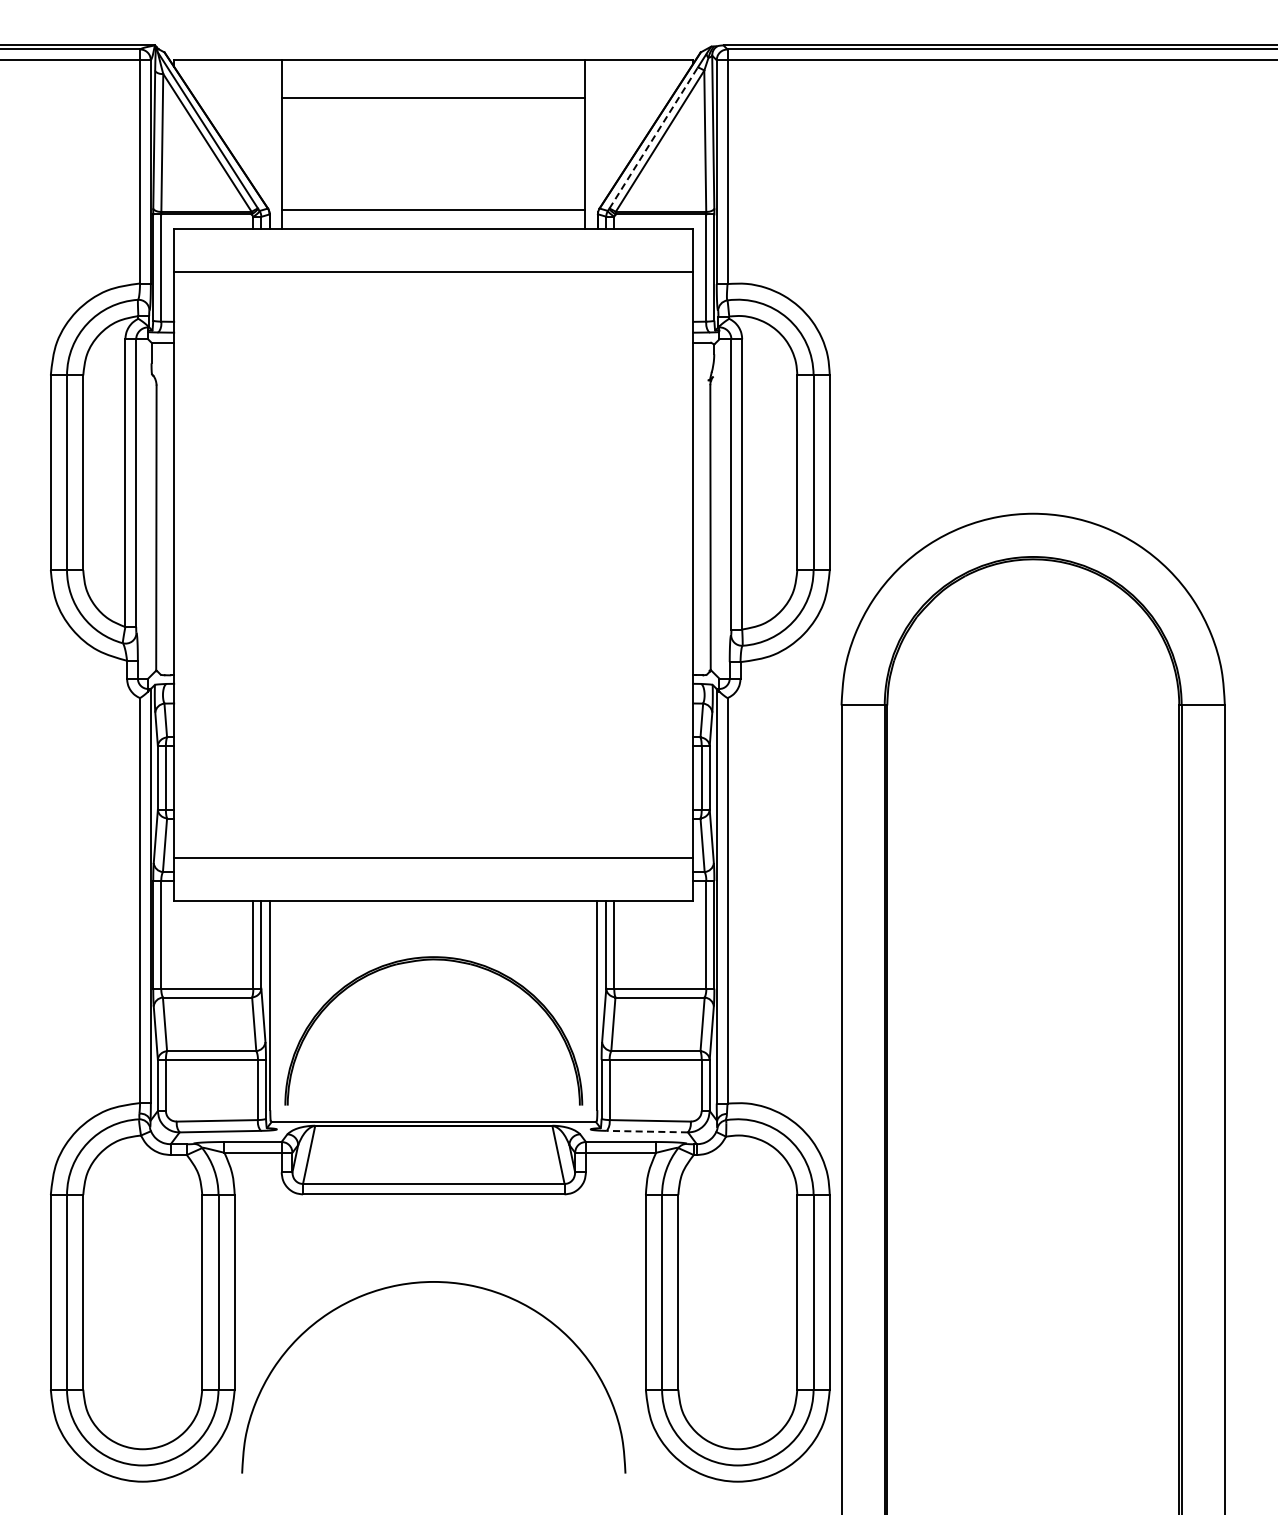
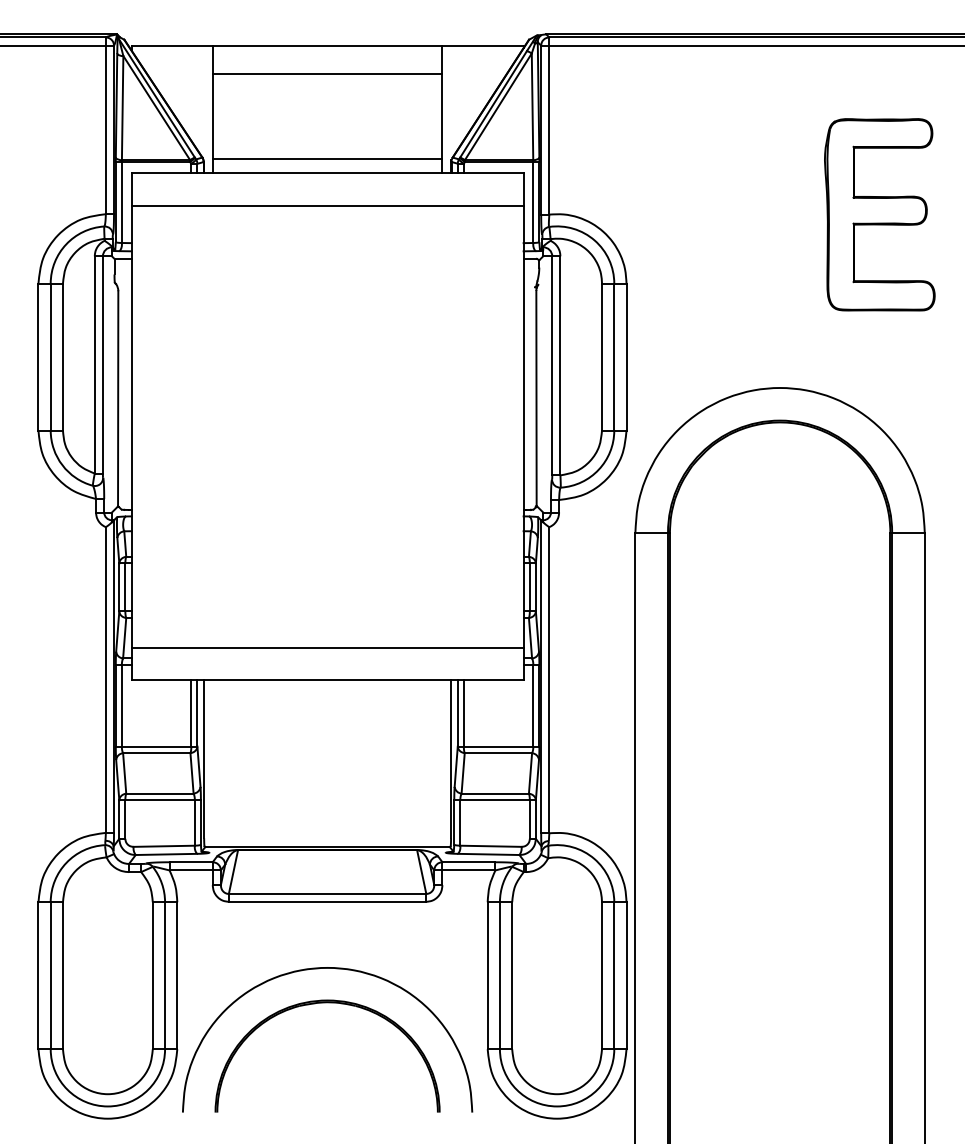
line: (653, 137) -> (493, 103), dashed -> solid
part: (1164, 283) -> (879, 214), added
part: (433, 960) -> (327, 1003), moved
line: (647, 1131) -> (488, 854), dashed -> solid

